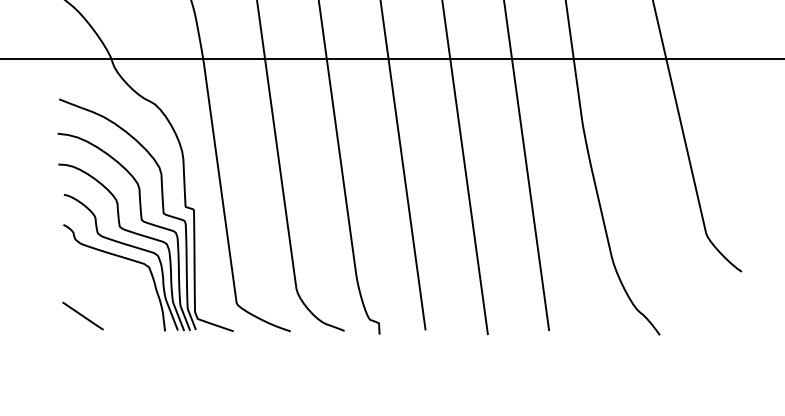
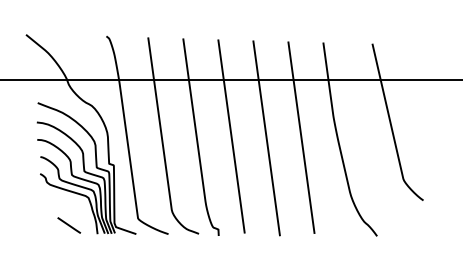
line: (83, 316) -> (69, 225), moved

